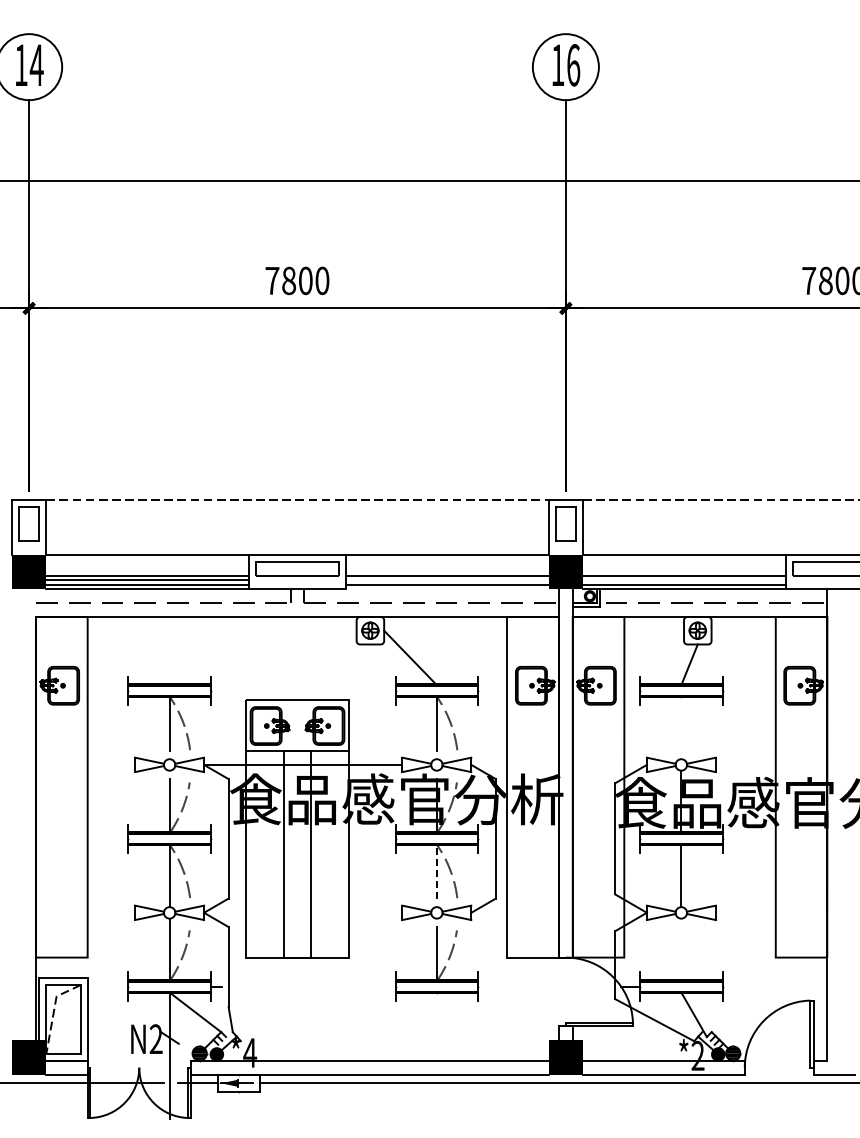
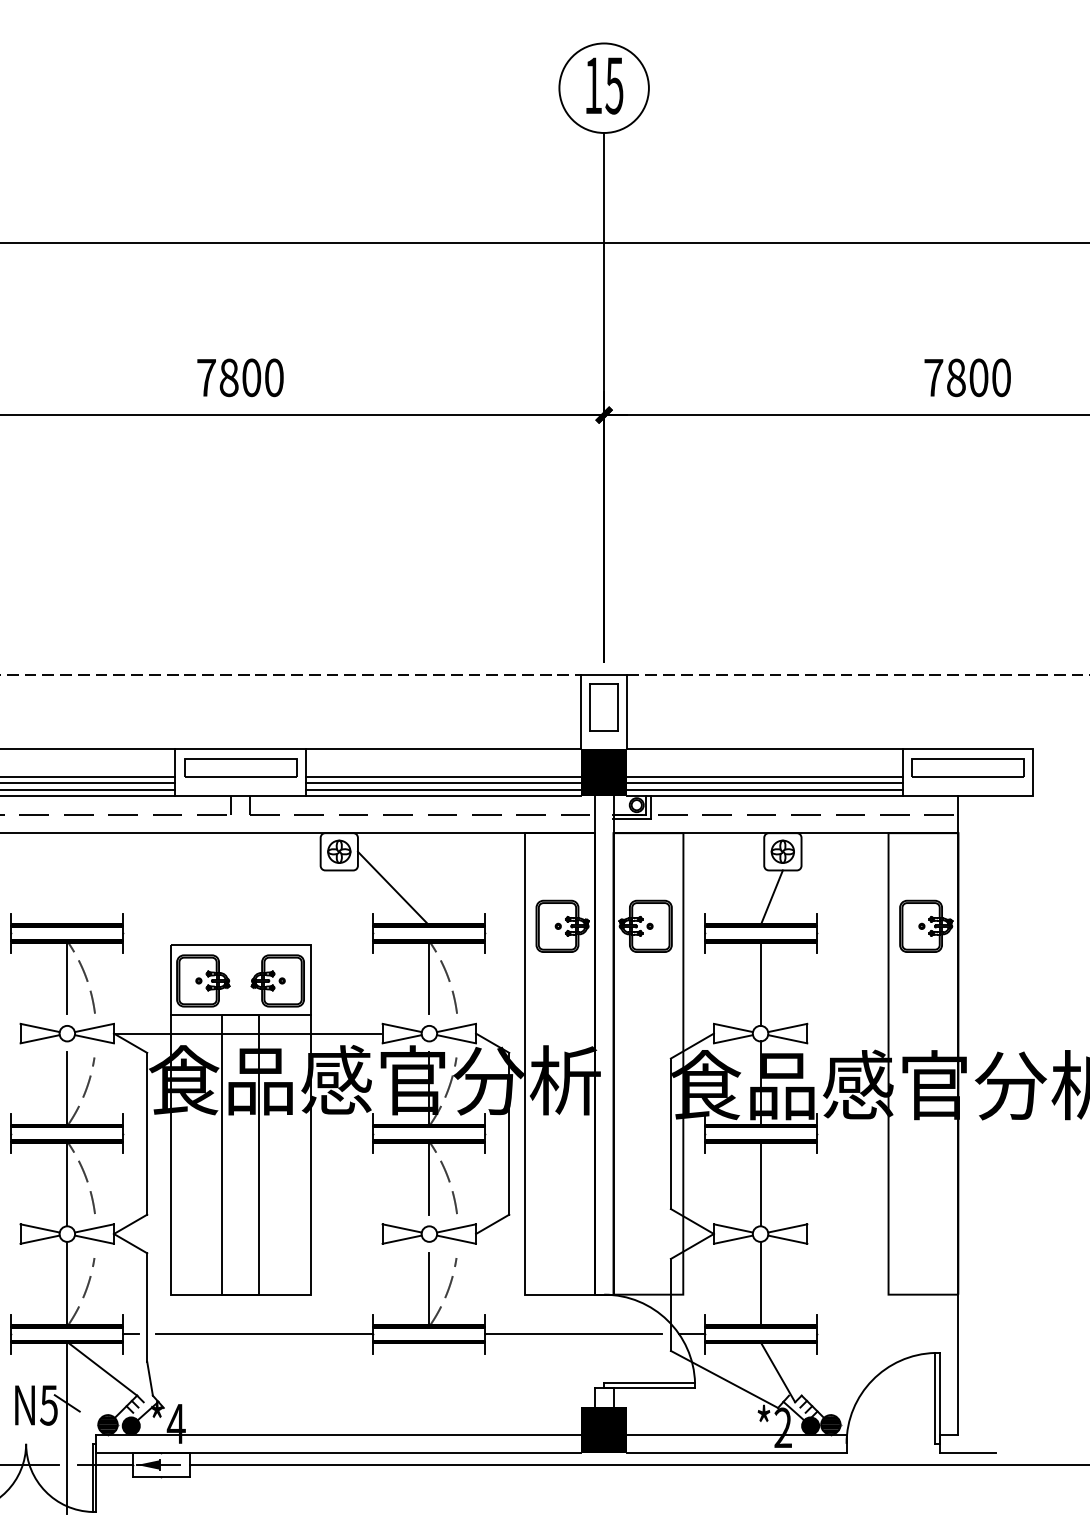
text: (573, 65) -> (614, 85), 16 -> 15
line: (446, 580) -> (442, 783), added
line: (684, 580) -> (764, 783), added
line: (446, 589) -> (442, 795), added
line: (681, 727) -> (760, 982), added
line: (436, 871) -> (428, 1178), dashed -> solid
line: (681, 949) -> (760, 1283), added
line: (314, 986) -> (263, 1333), added
line: (543, 986) -> (573, 1333), added
text: (155, 1039) -> (48, 1405), N2 -> N5

